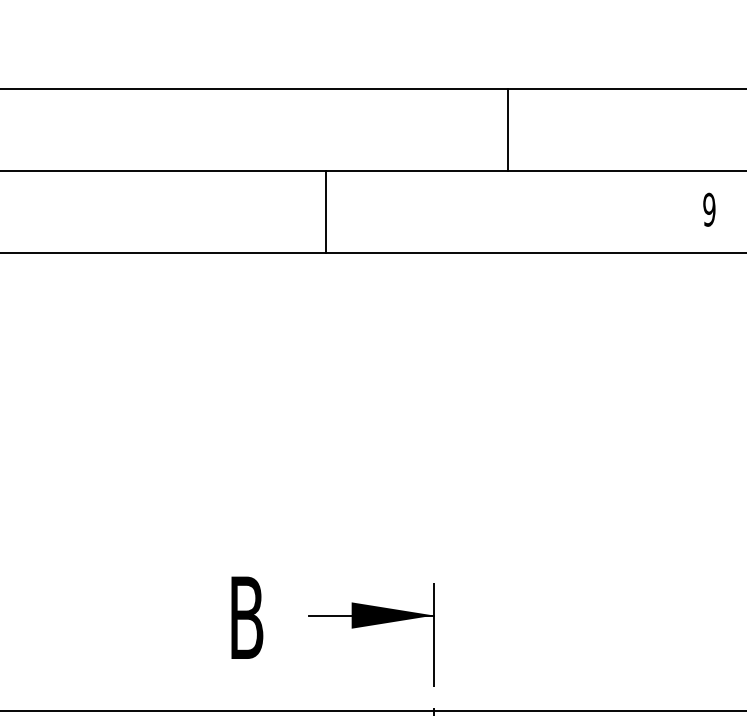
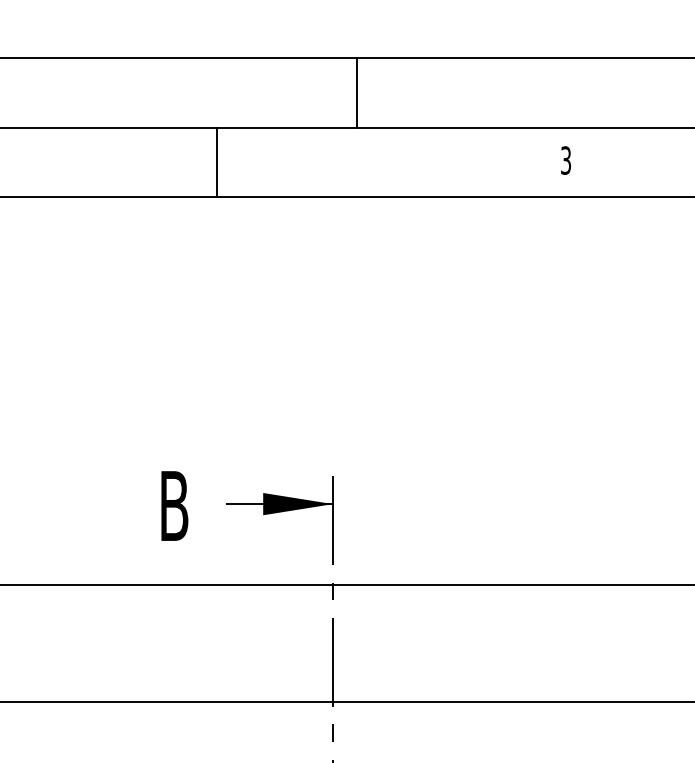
line: (507, 129) -> (356, 92), moved
text: (708, 209) -> (565, 160), 9 -> 3
line: (326, 212) -> (217, 162), moved

